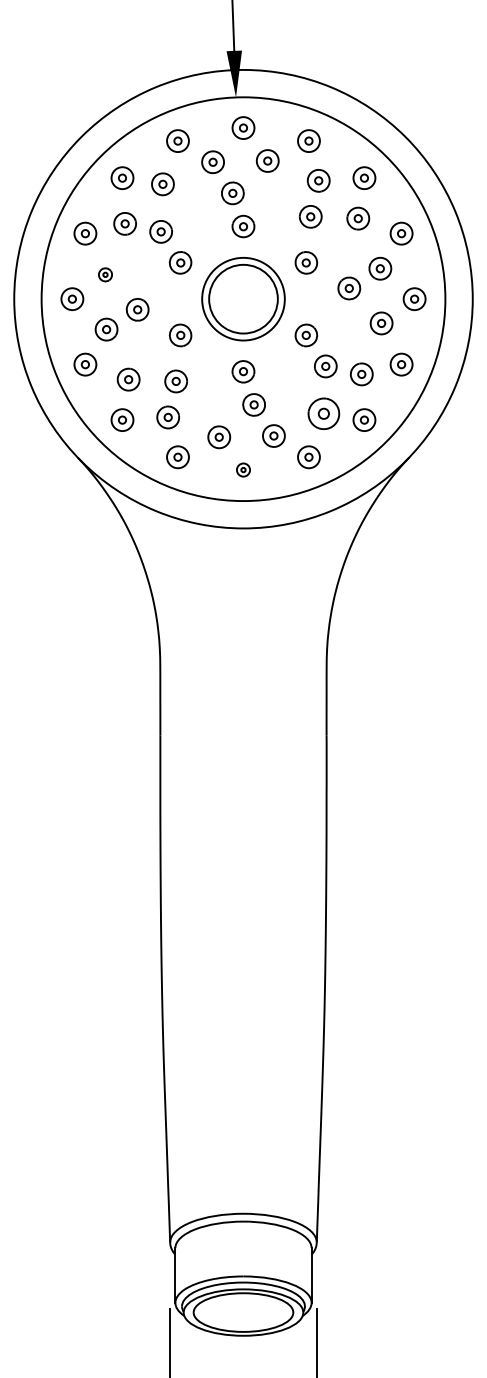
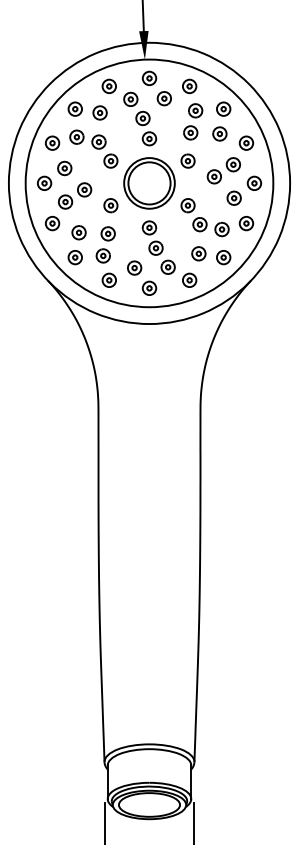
part: (104, 274) -> (64, 168), size x1.67
part: (323, 413) -> (198, 253), size x0.71
part: (243, 468) -> (149, 287), size x1.67

